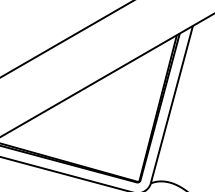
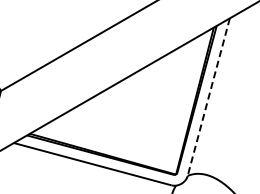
line: (171, 105) -> (208, 97), solid -> dashed

